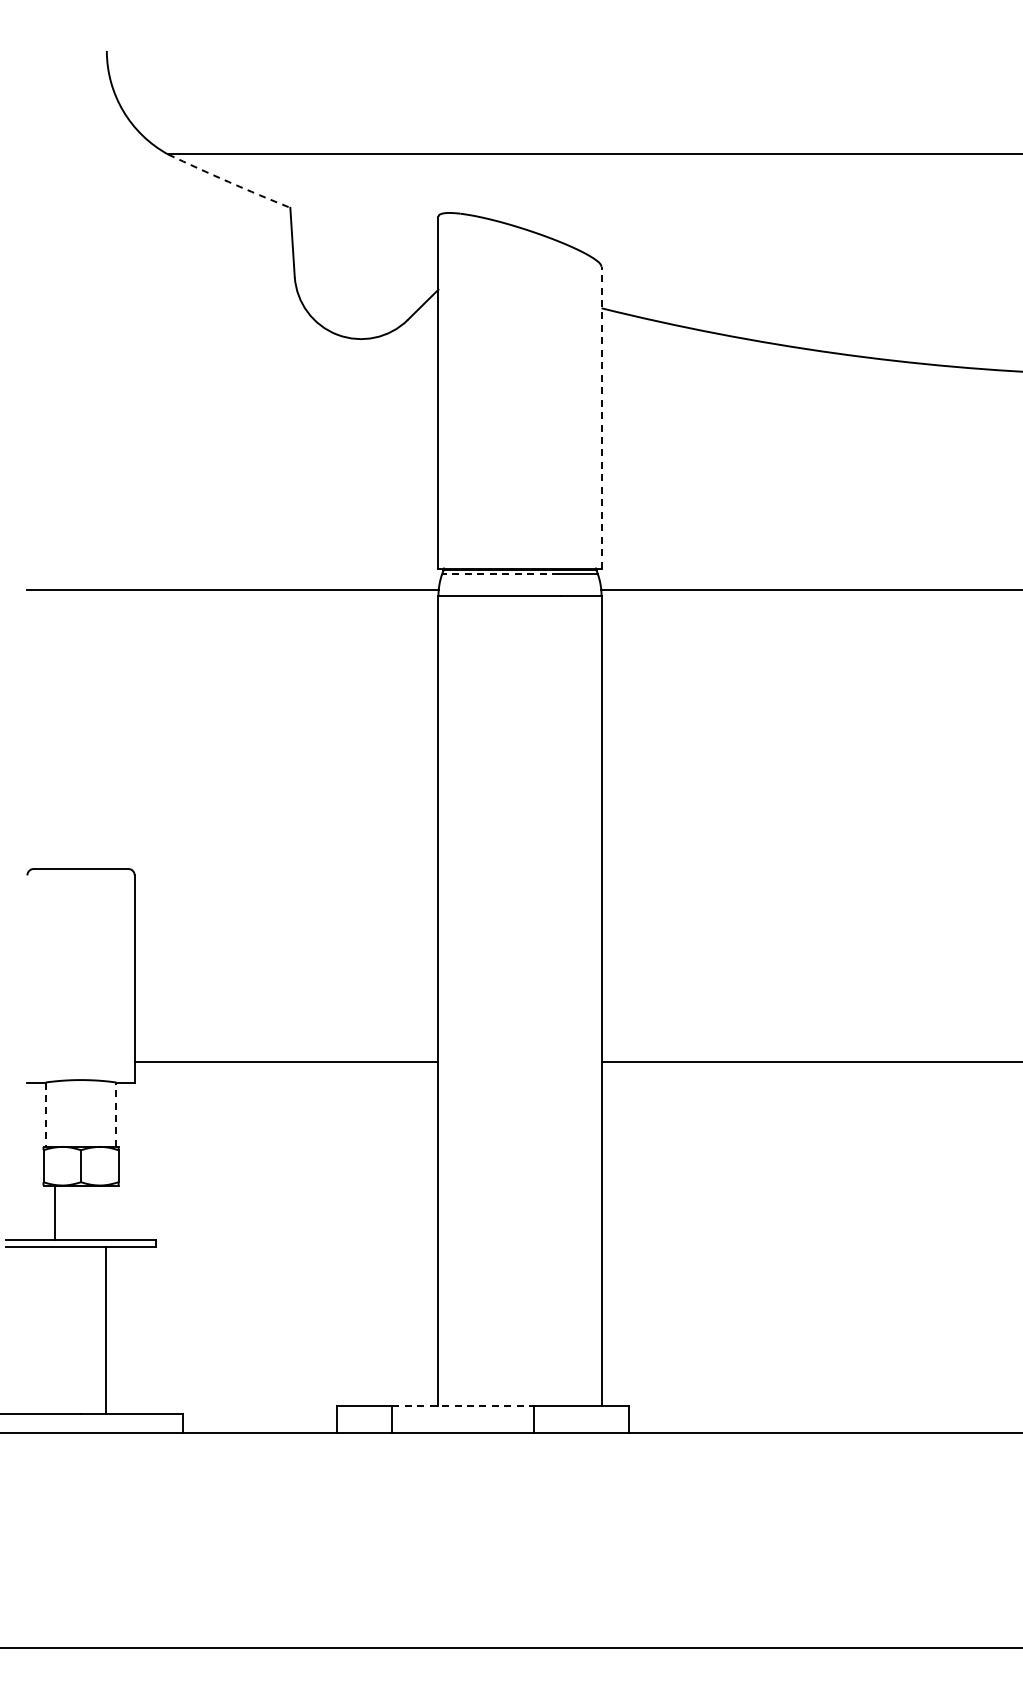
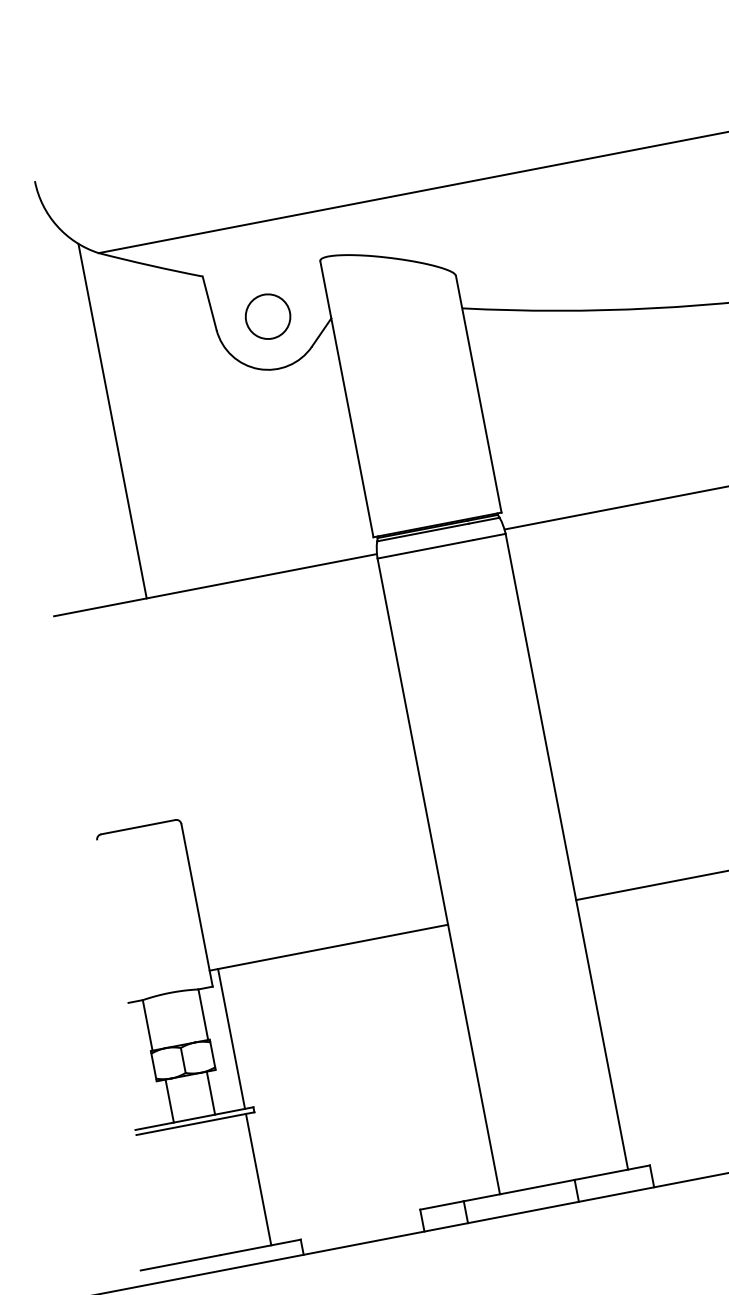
arc: (228, 182) -> (150, 266), dashed -> solid
circle: (360, 272) -> (267, 316), added
line: (145, 363) -> (112, 420), added
line: (601, 417) -> (478, 394), dashed -> solid
line: (500, 574) -> (423, 532), dashed -> solid
line: (116, 1114) -> (203, 1014), dashed -> solid
line: (45, 1115) -> (147, 1026), dashed -> solid
line: (145, 1151) -> (231, 1039), added
line: (107, 1212) -> (211, 1092), added
line: (106, 1330) -> (258, 1179), moved
line: (462, 1405) -> (518, 1190), dashed -> solid

